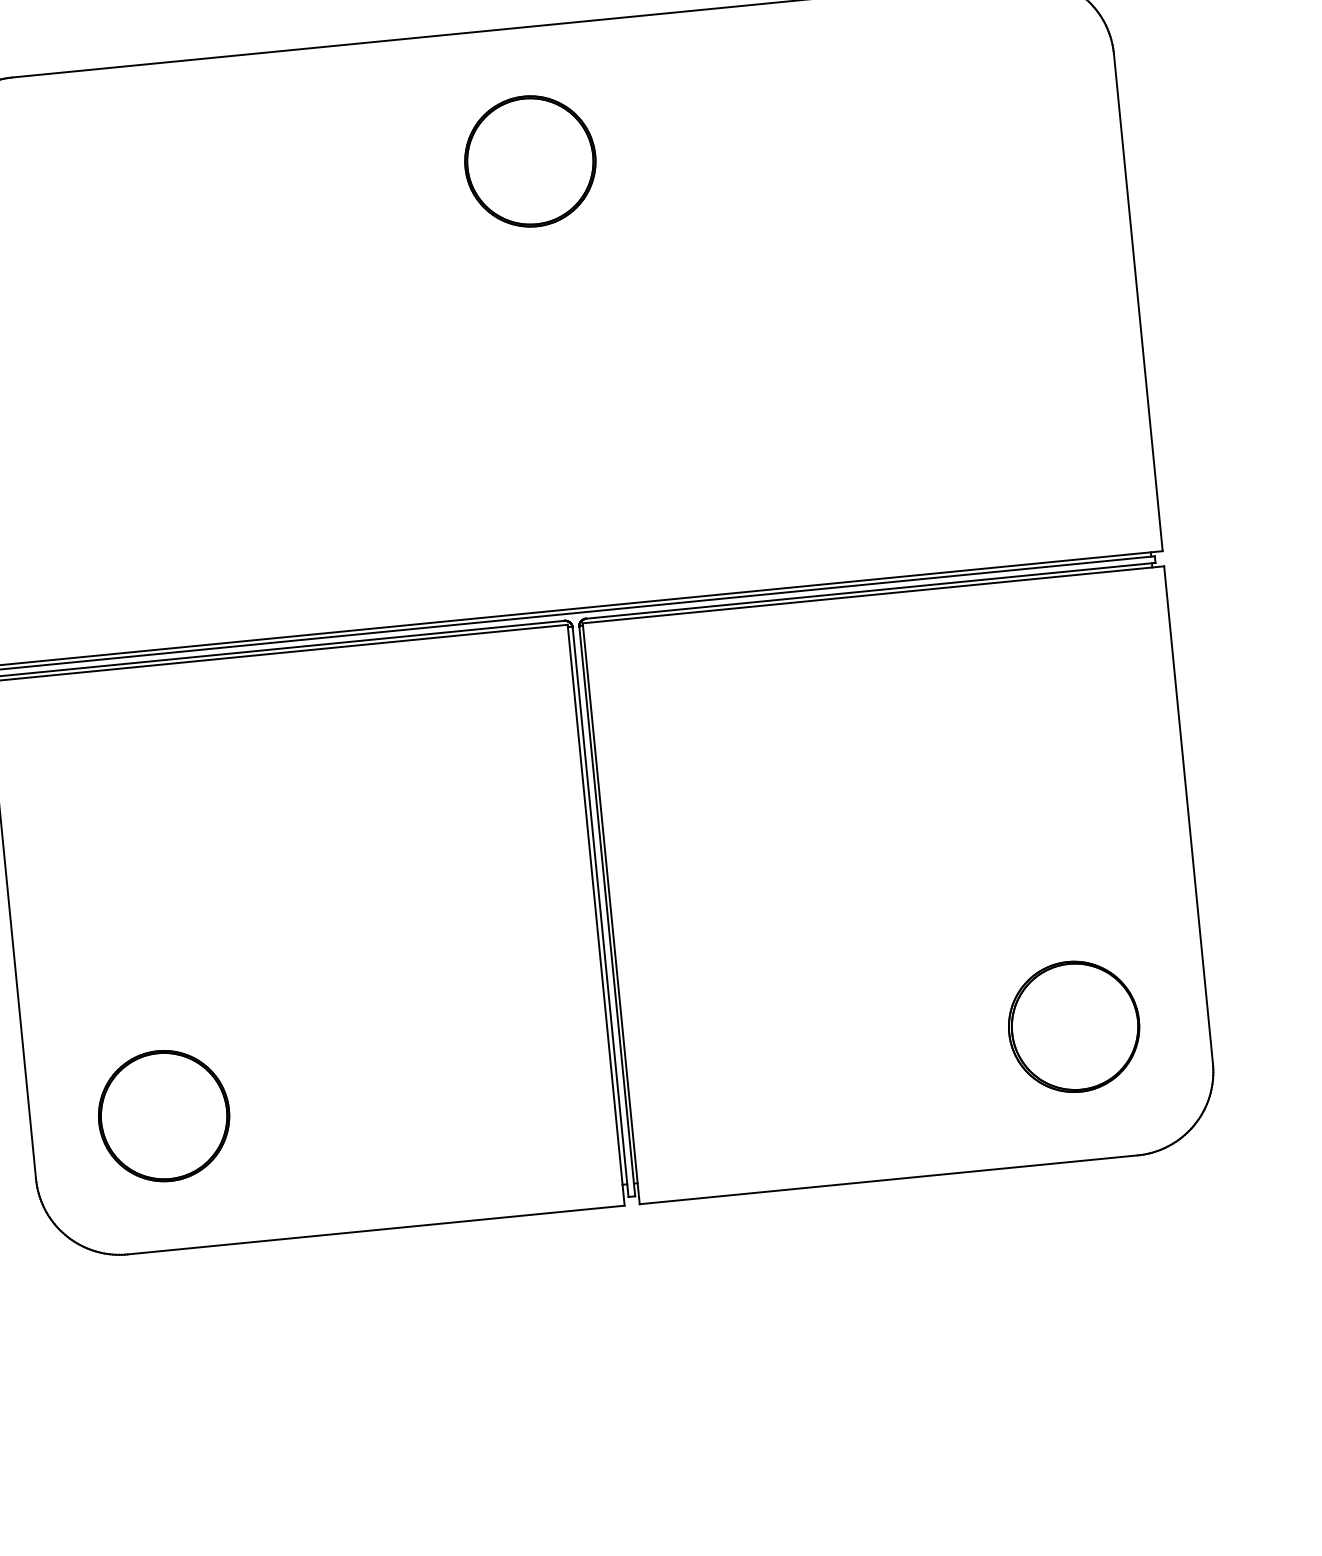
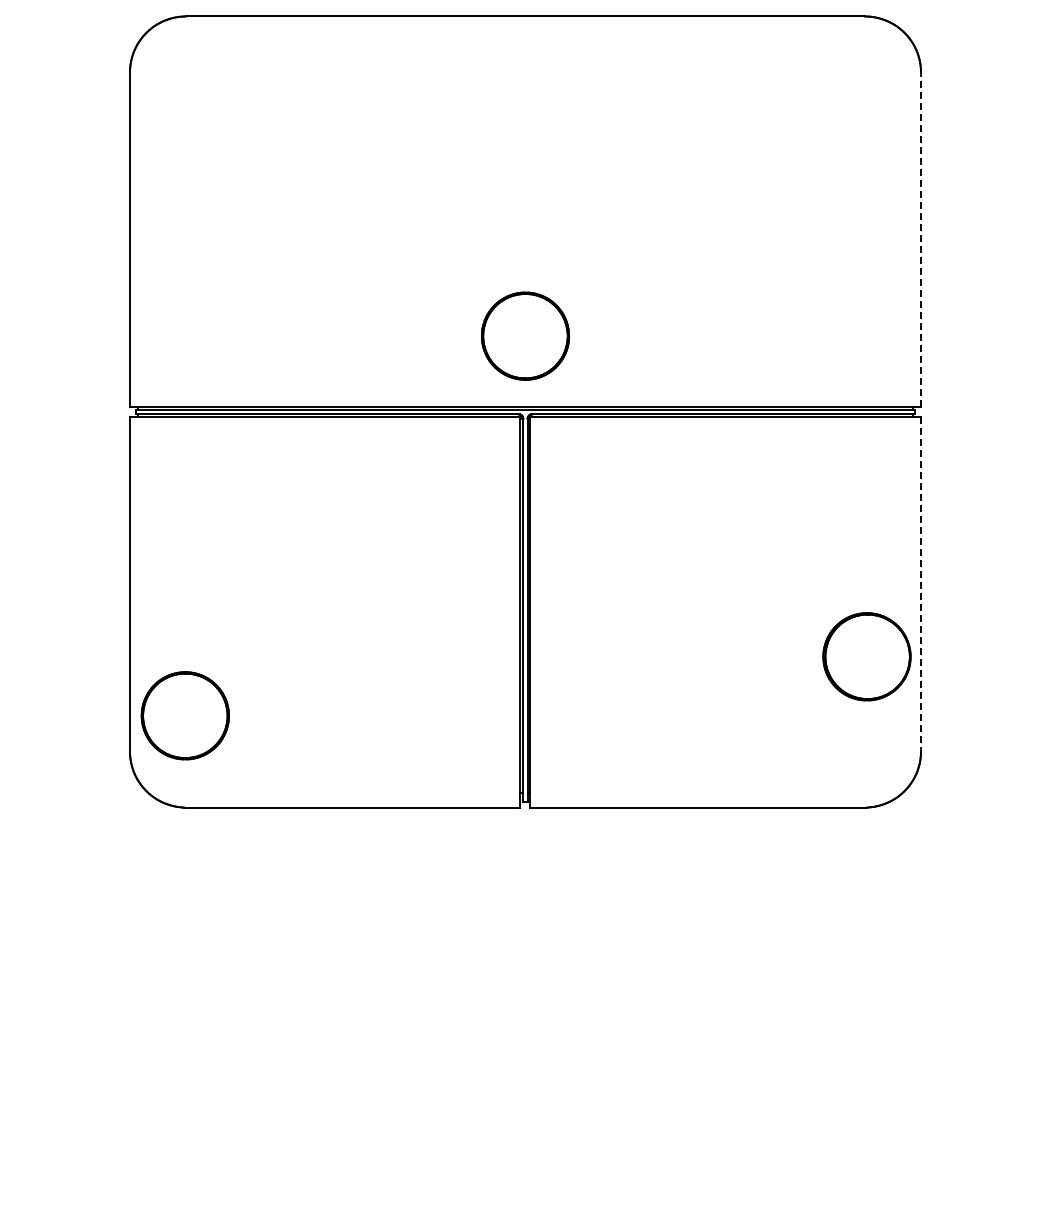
part: (530, 160) -> (525, 335), moved
line: (1138, 302) -> (921, 239), solid -> dashed
line: (1189, 815) -> (921, 584), solid -> dashed
part: (1073, 1026) -> (866, 656), moved
part: (162, 1115) -> (184, 715), moved

